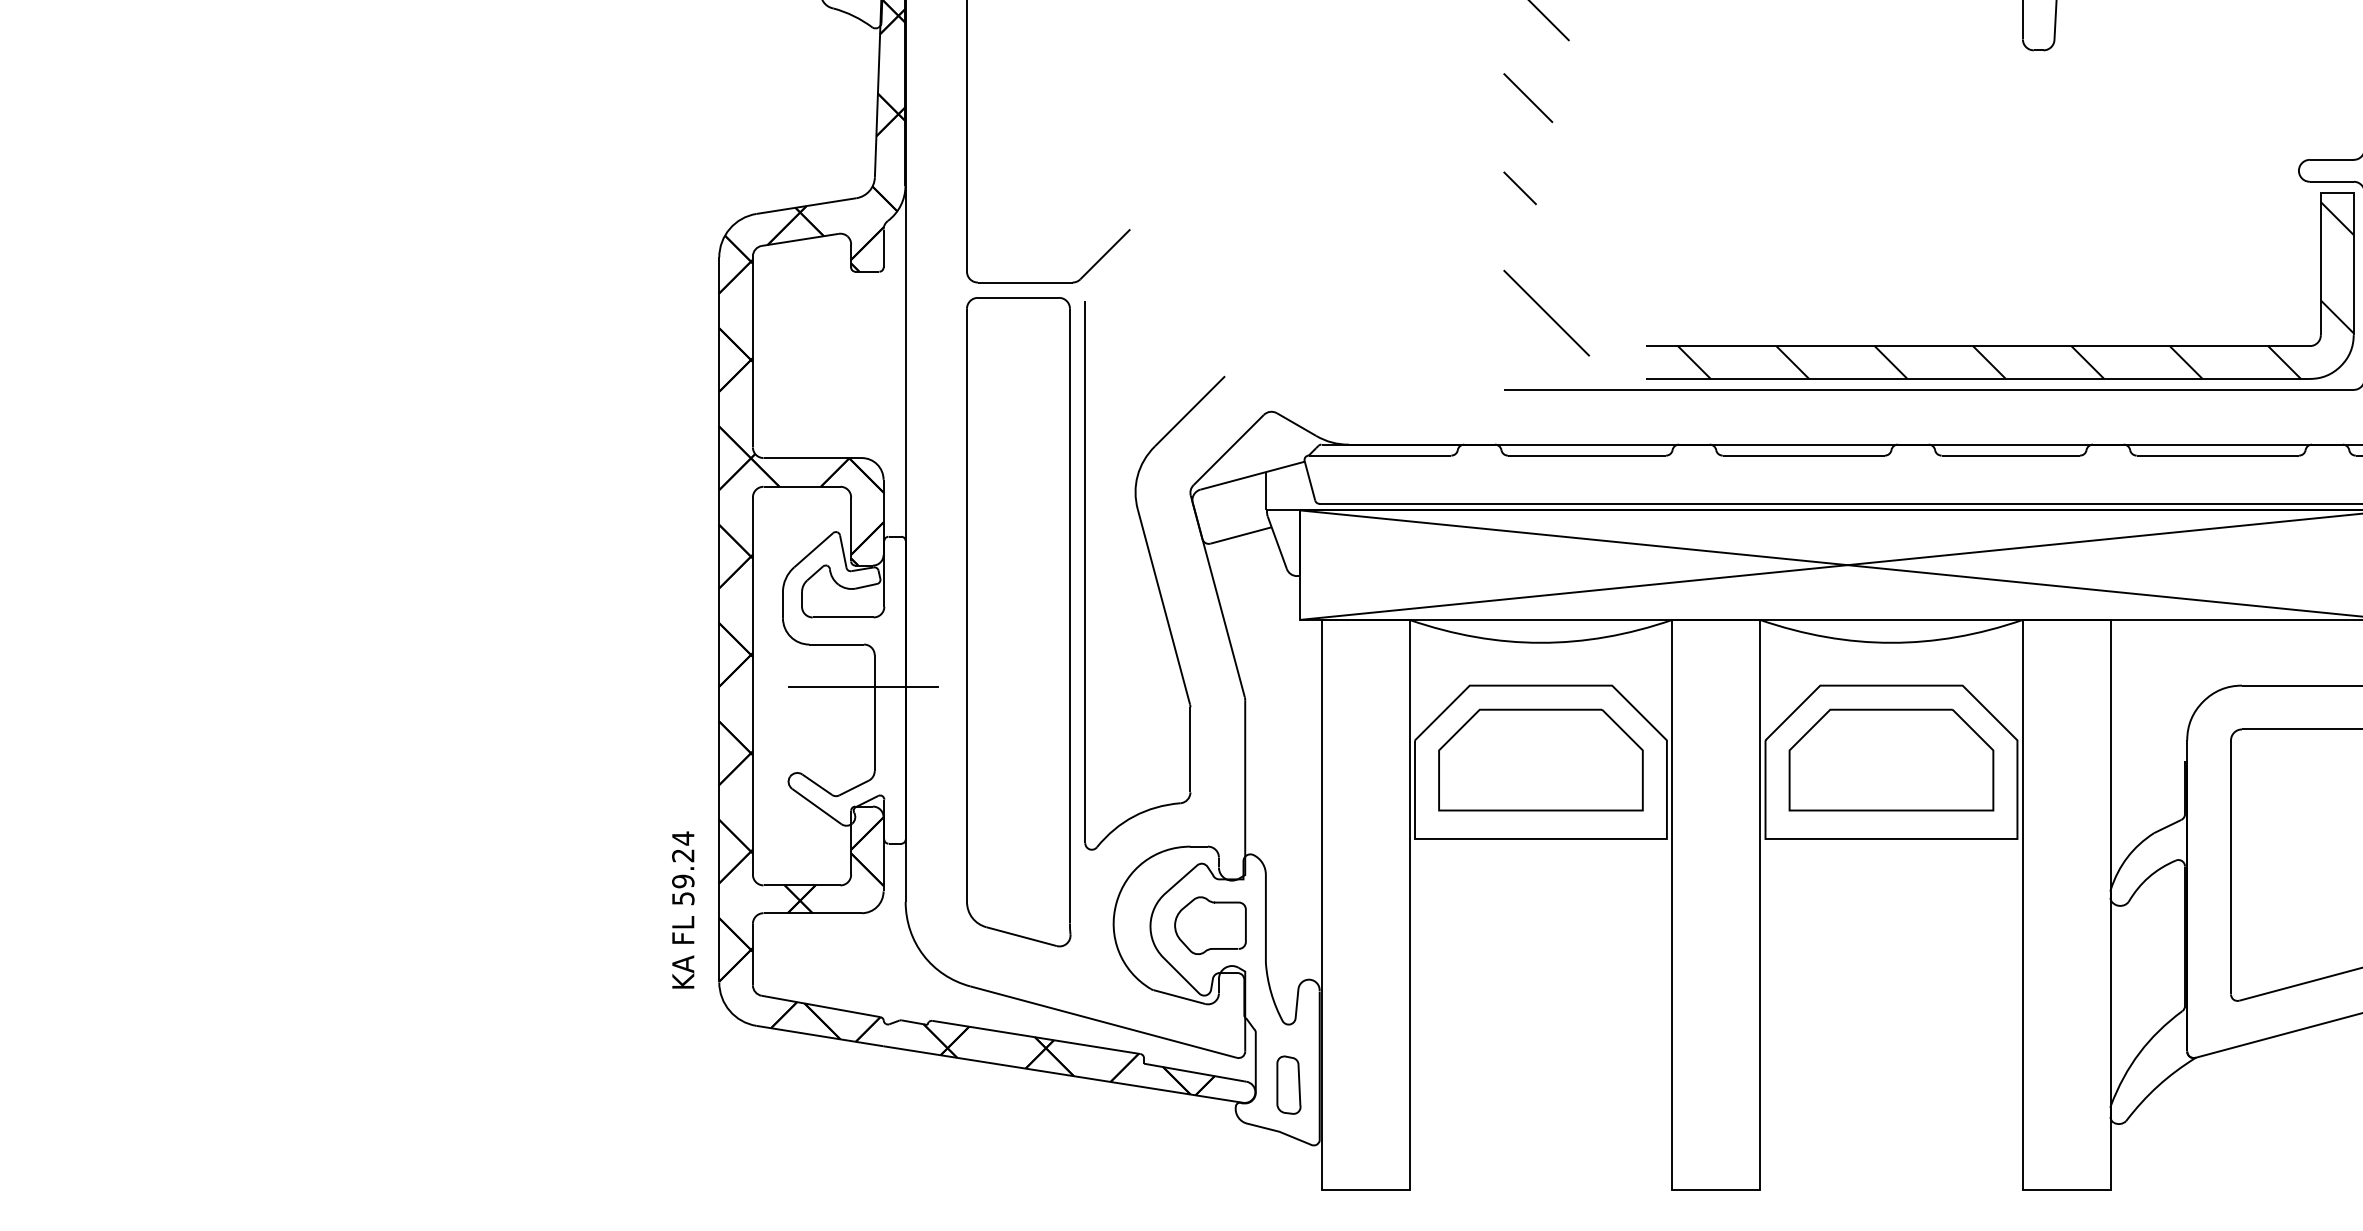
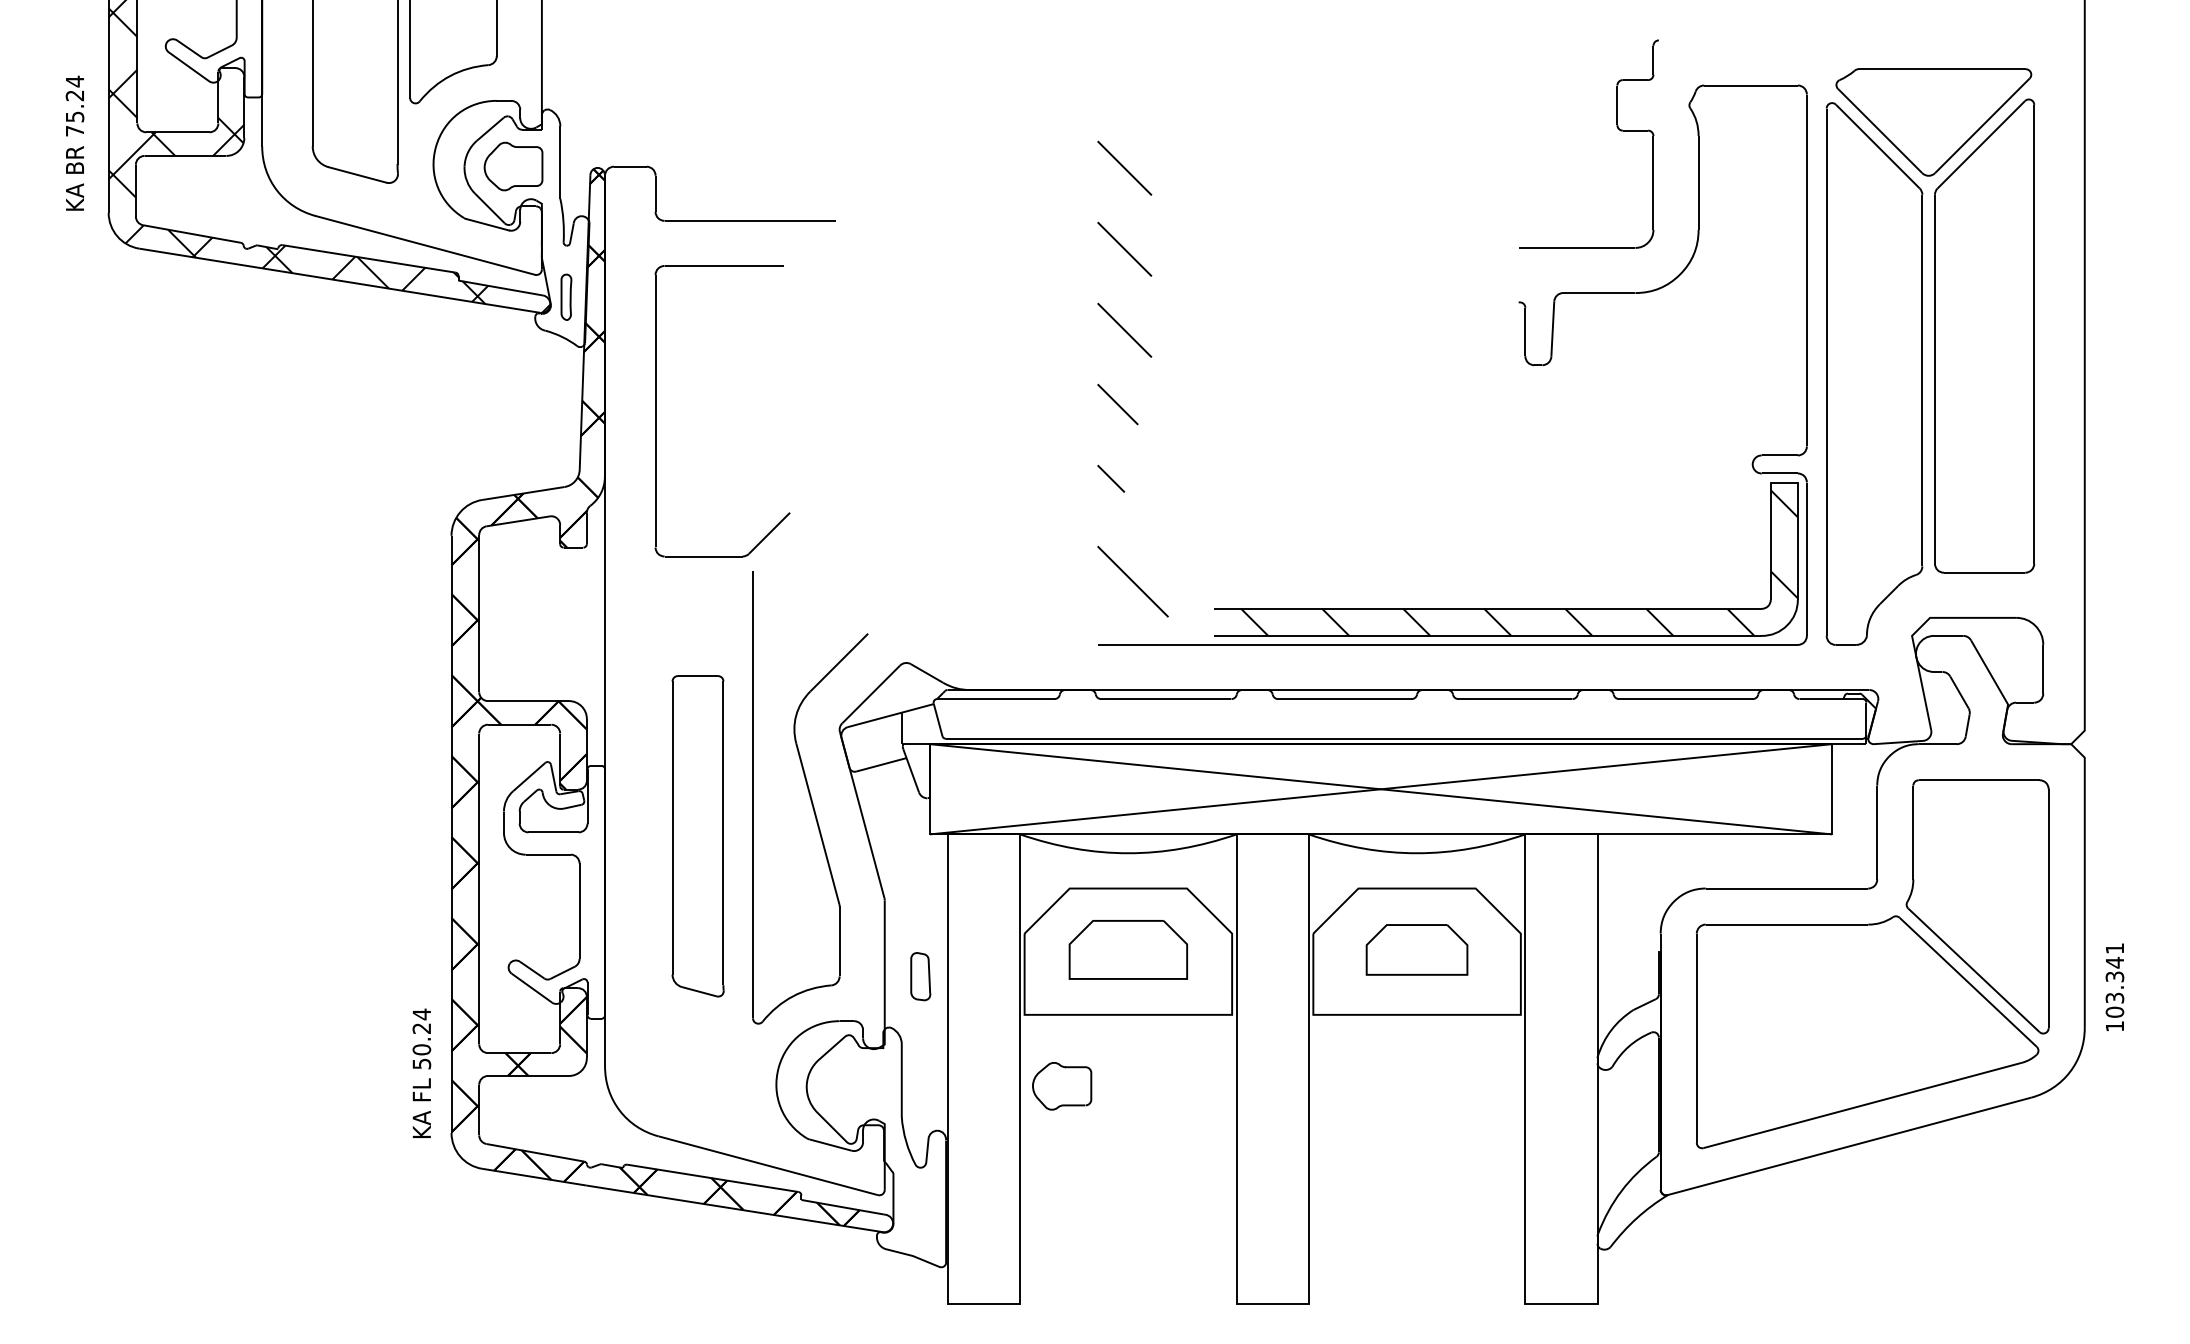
part: (1017, 622) -> (697, 836), size x0.6
line: (862, 686) -> (569, 889), removed
part: (1541, 759) -> (1128, 949), size x0.7
part: (1890, 759) -> (1416, 949), size x0.6
text: (682, 881) -> (421, 1049), 59.24 -> 50.24
curve: (1210, 947) -> (1062, 1104), moved
part: (1288, 1085) -> (920, 976), moved

